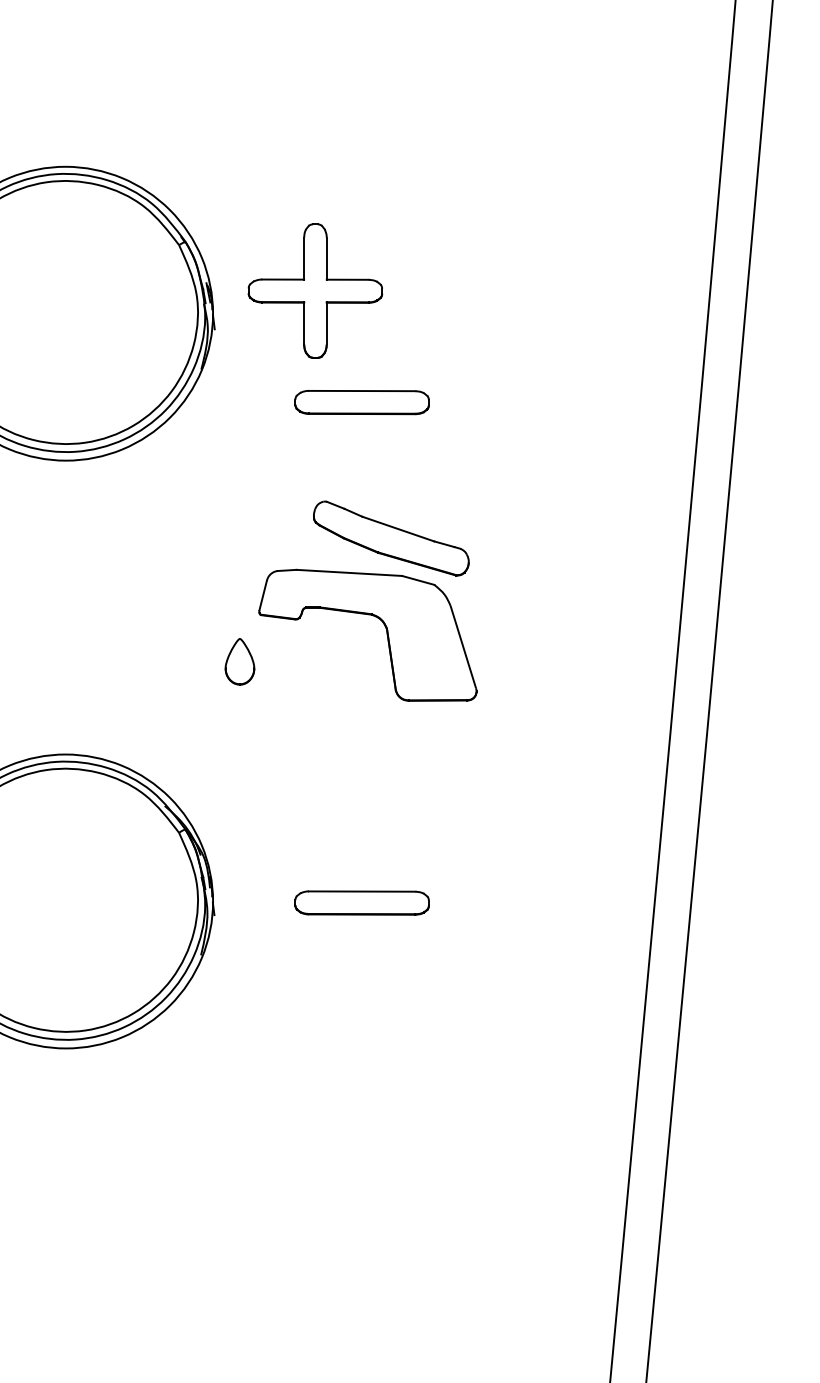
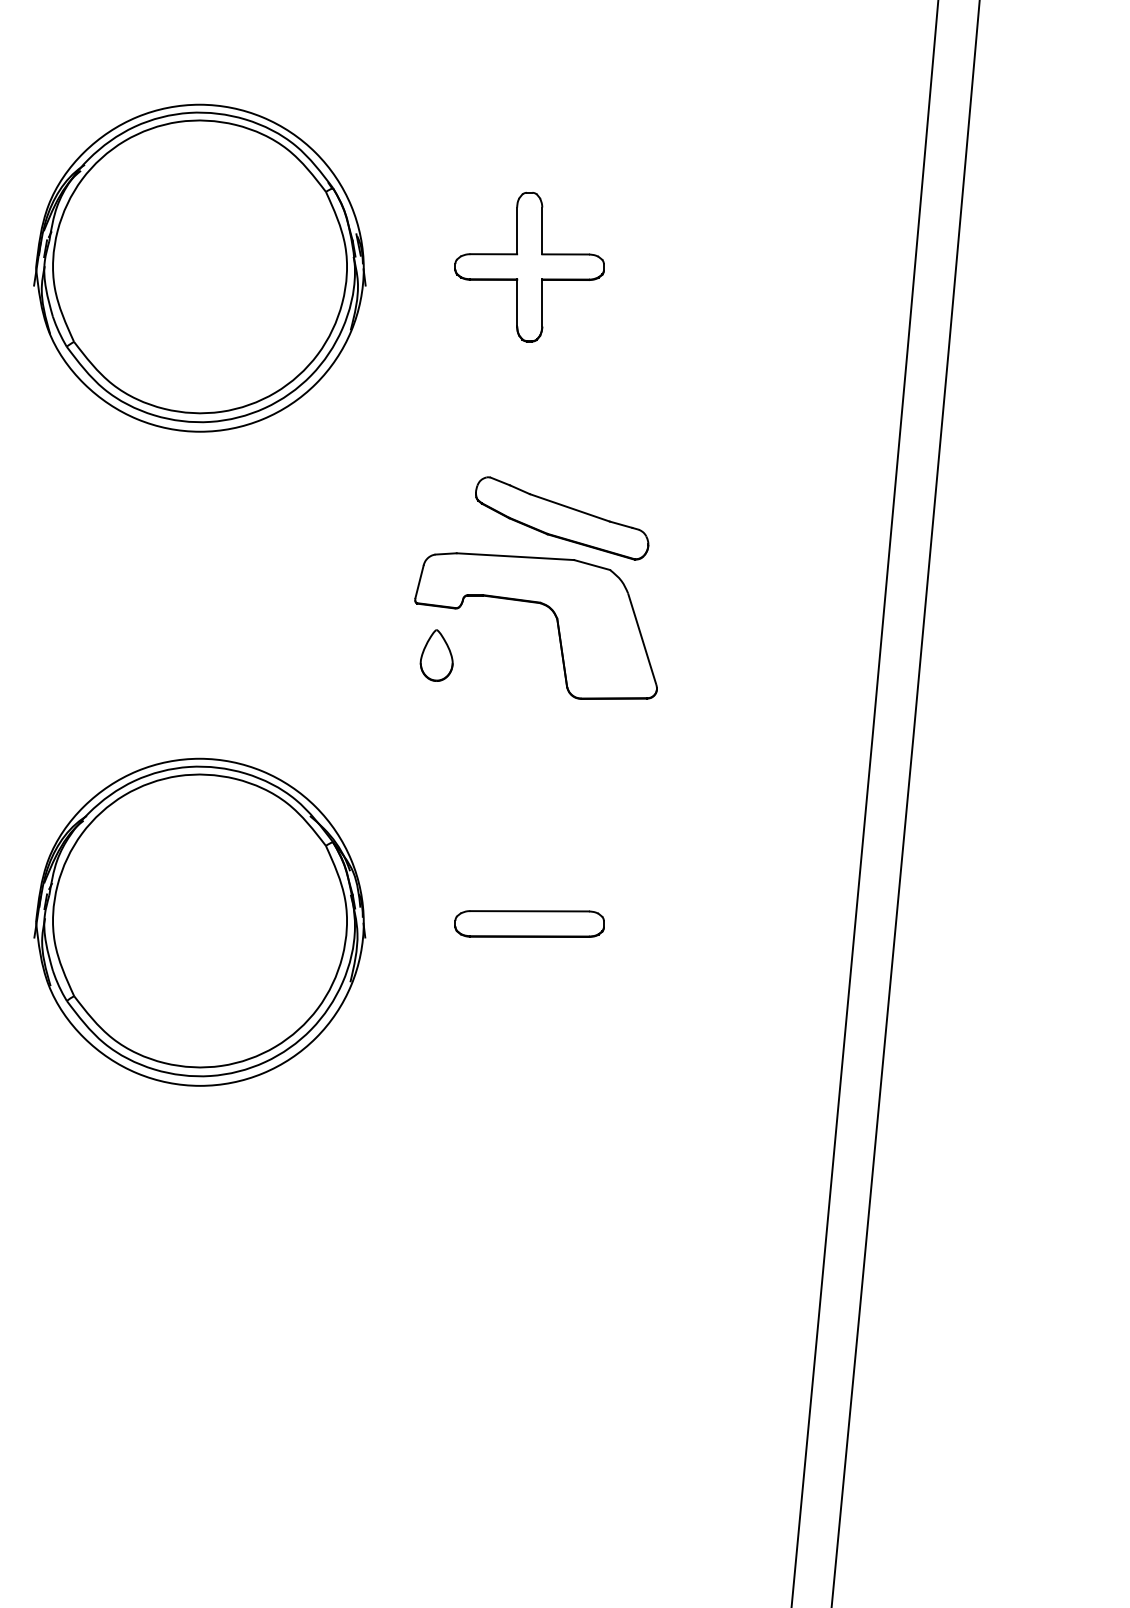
part: (315, 290) -> (529, 266), moved
part: (361, 402) -> (529, 366), removed
part: (239, 661) -> (436, 655), moved

